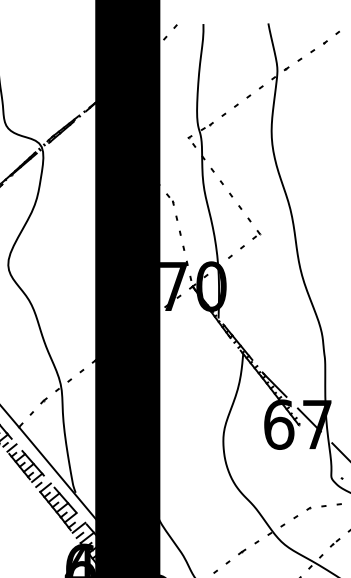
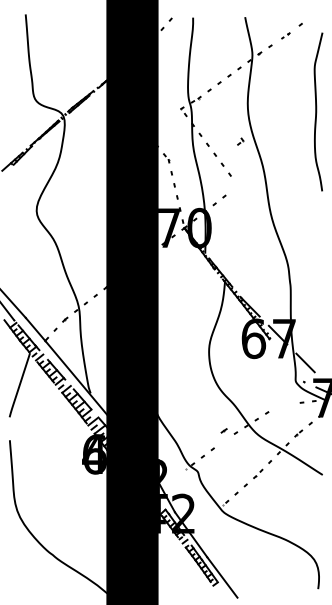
part: (318, 46) -> (285, 35), size x0.6
part: (256, 234) -> (240, 141), moved
part: (316, 507) -> (283, 405), removed
part: (241, 551) -> (223, 430), moved

